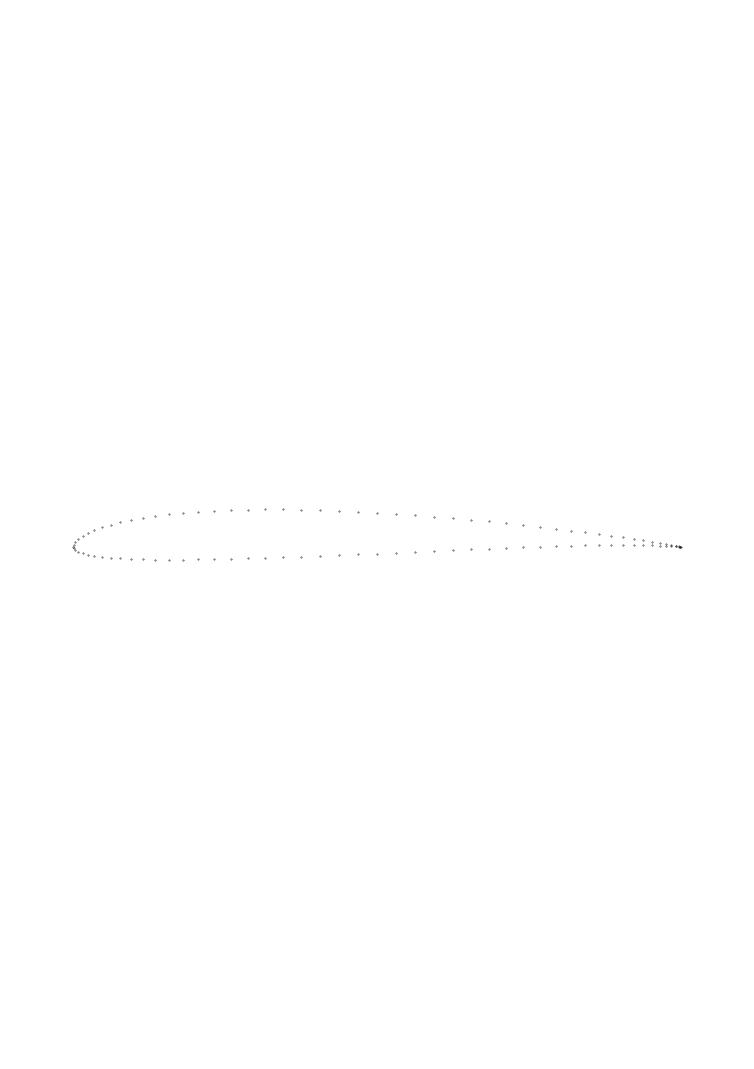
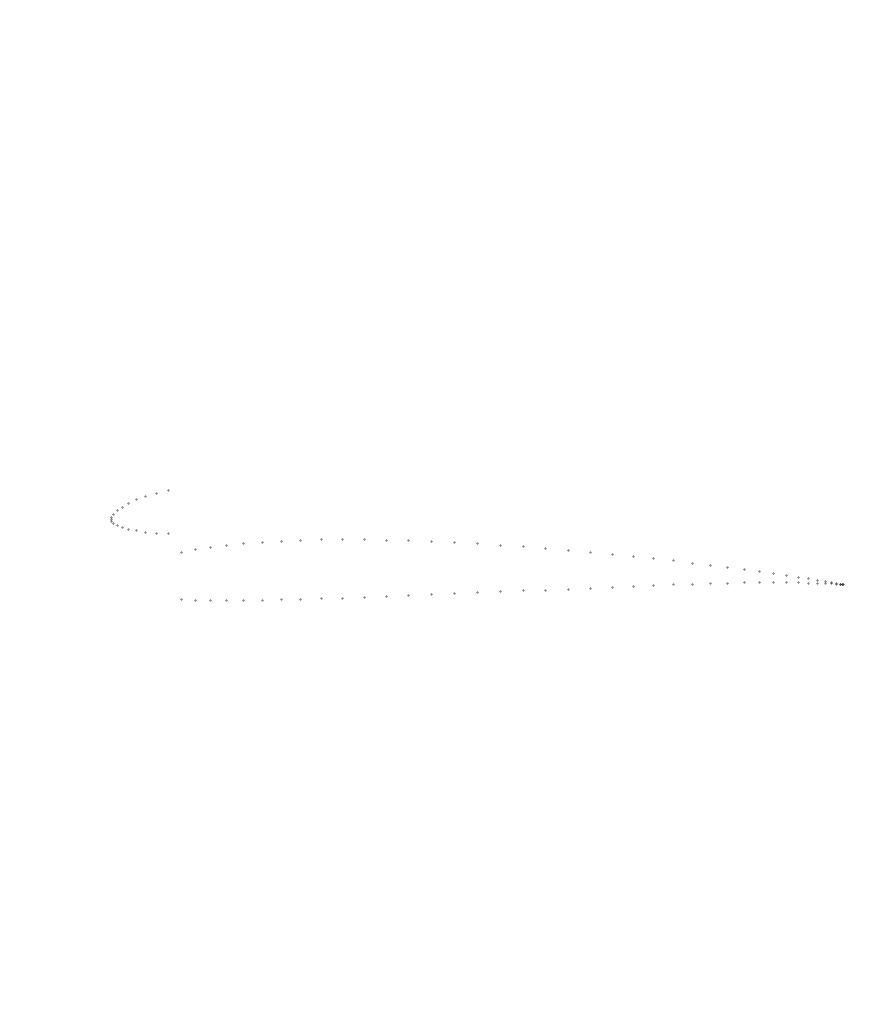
part: (94, 531) -> (136, 500), moved

